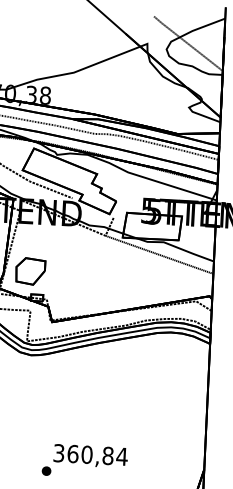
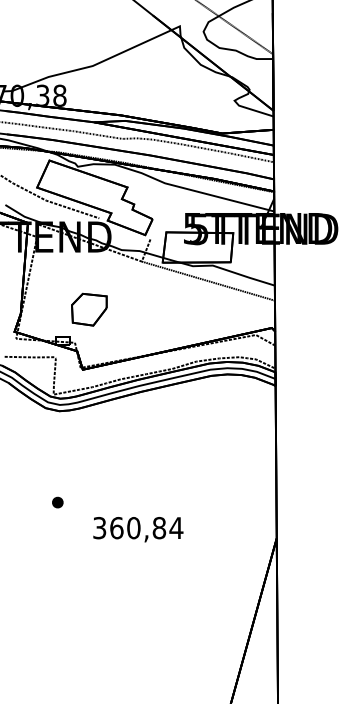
part: (30, 271) -> (89, 309), moved
part: (46, 471) -> (57, 502), moved

